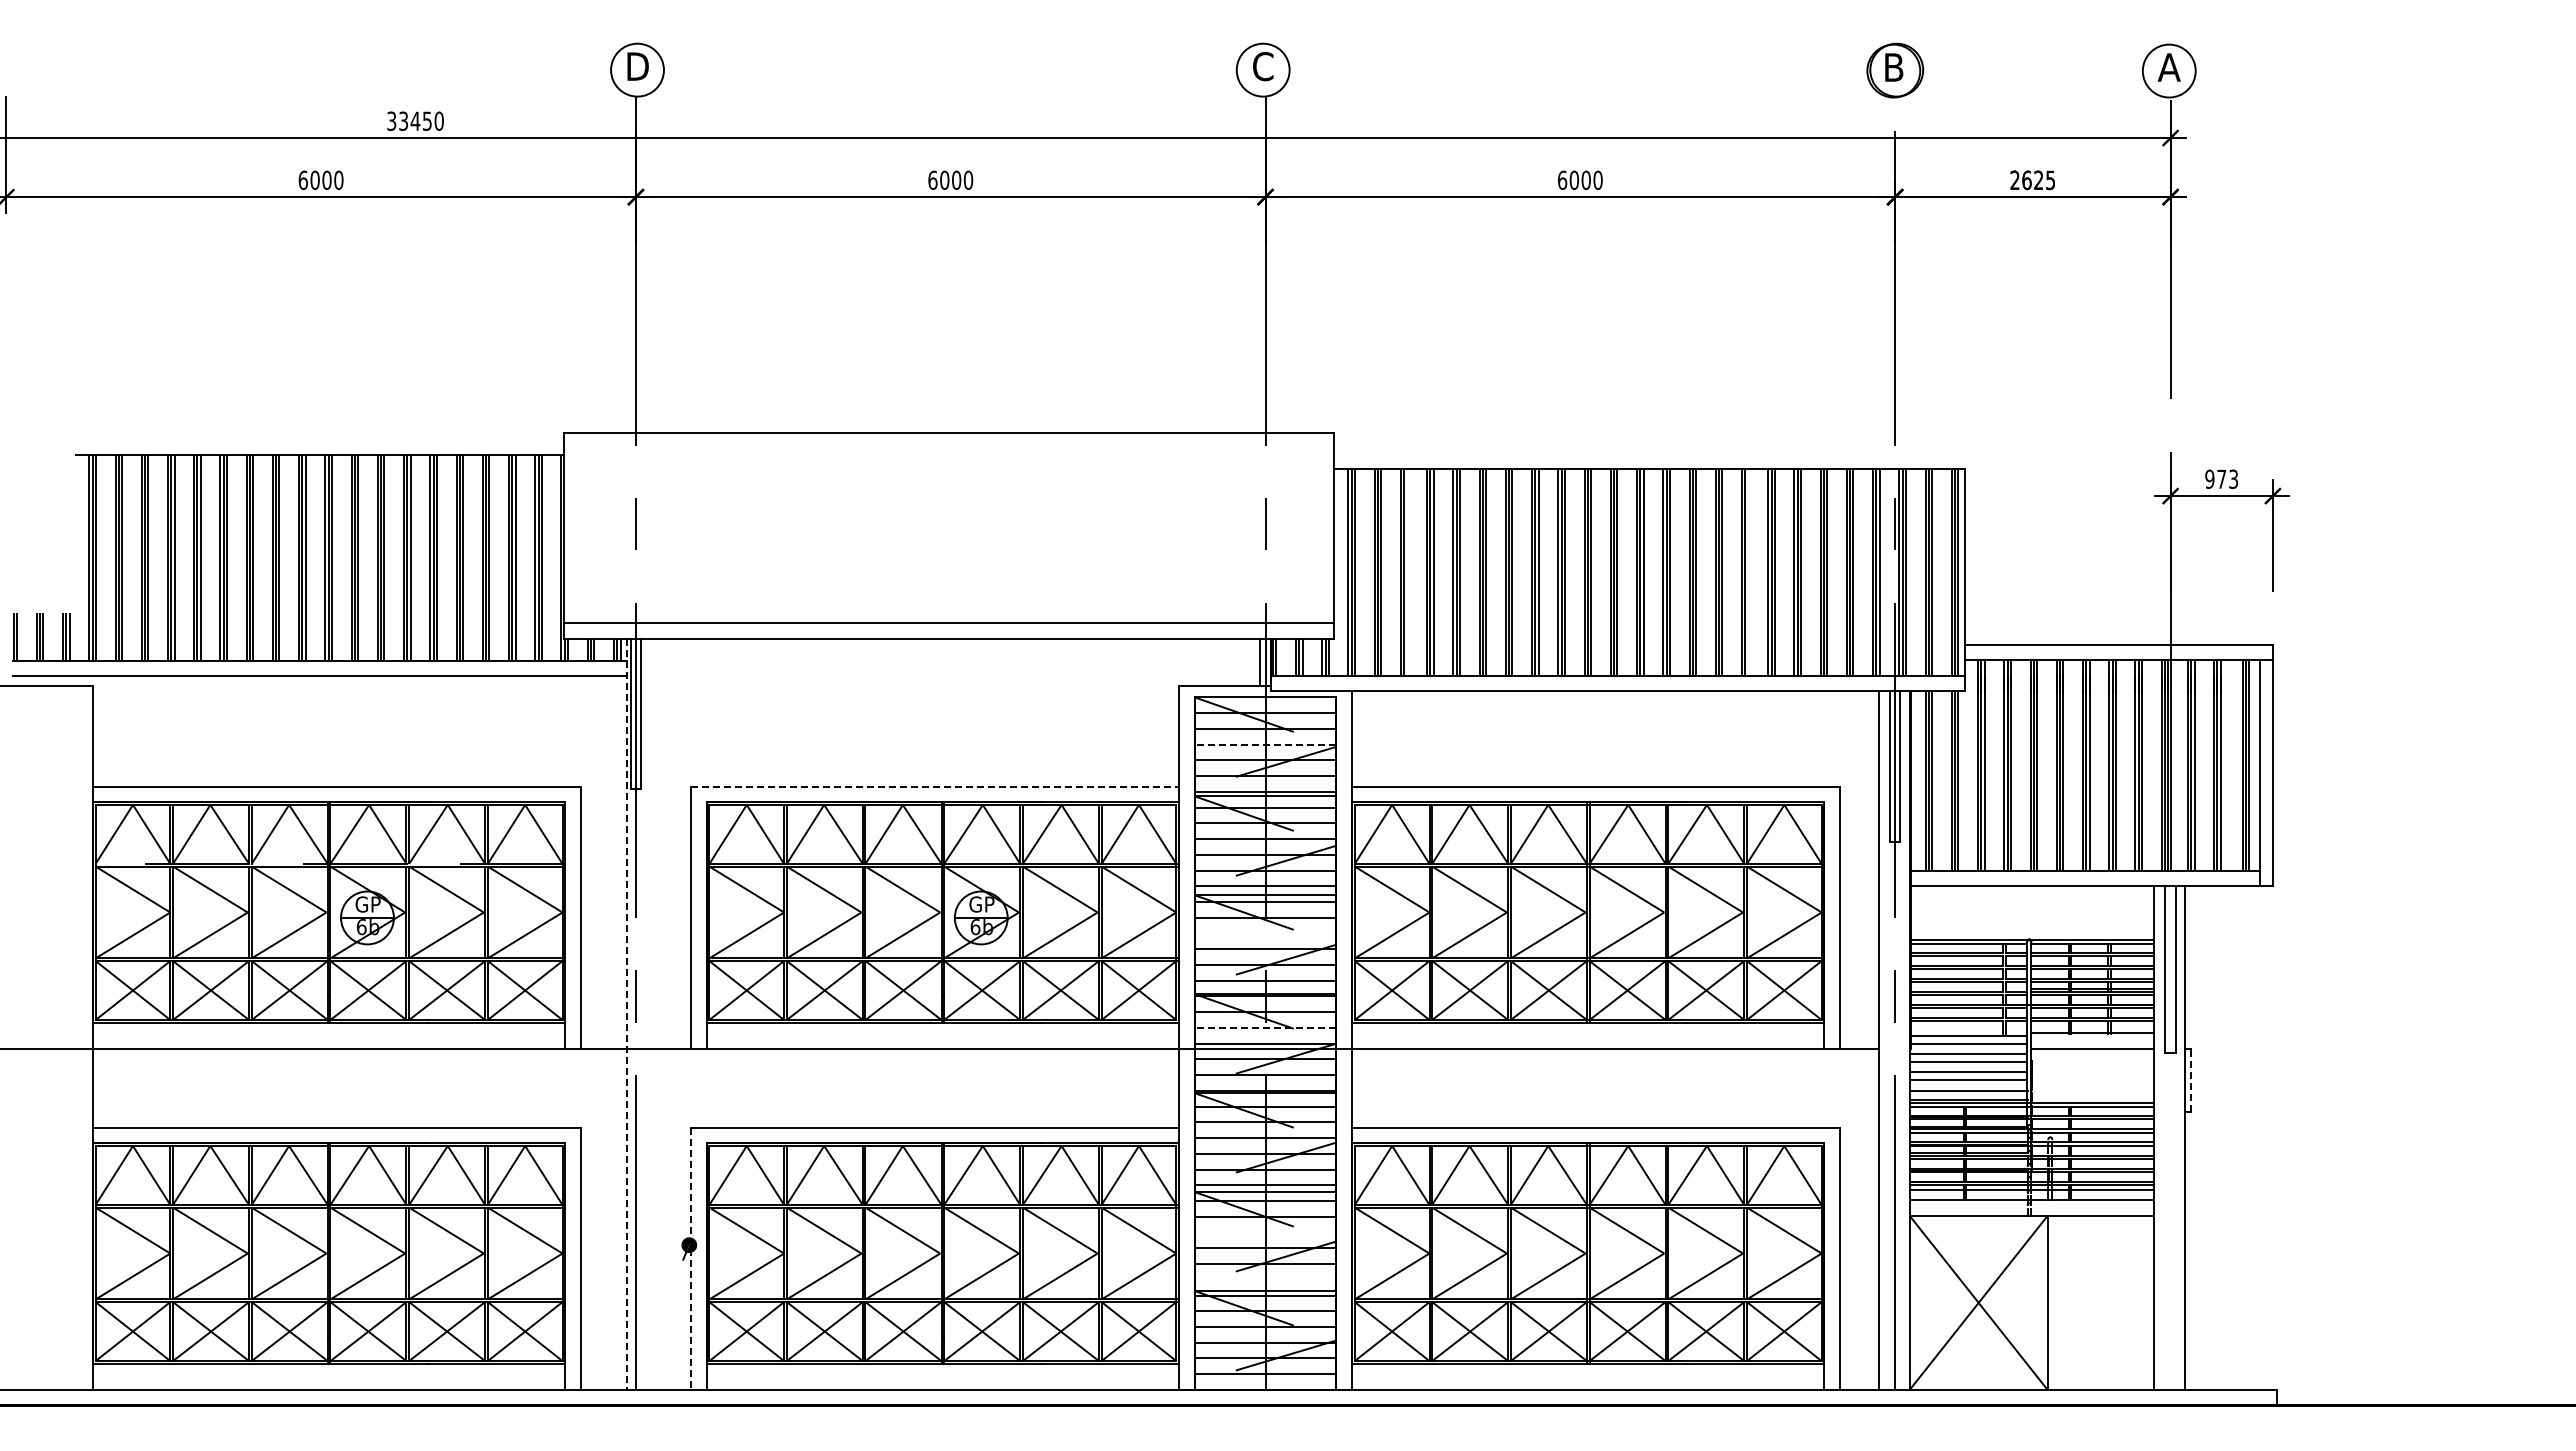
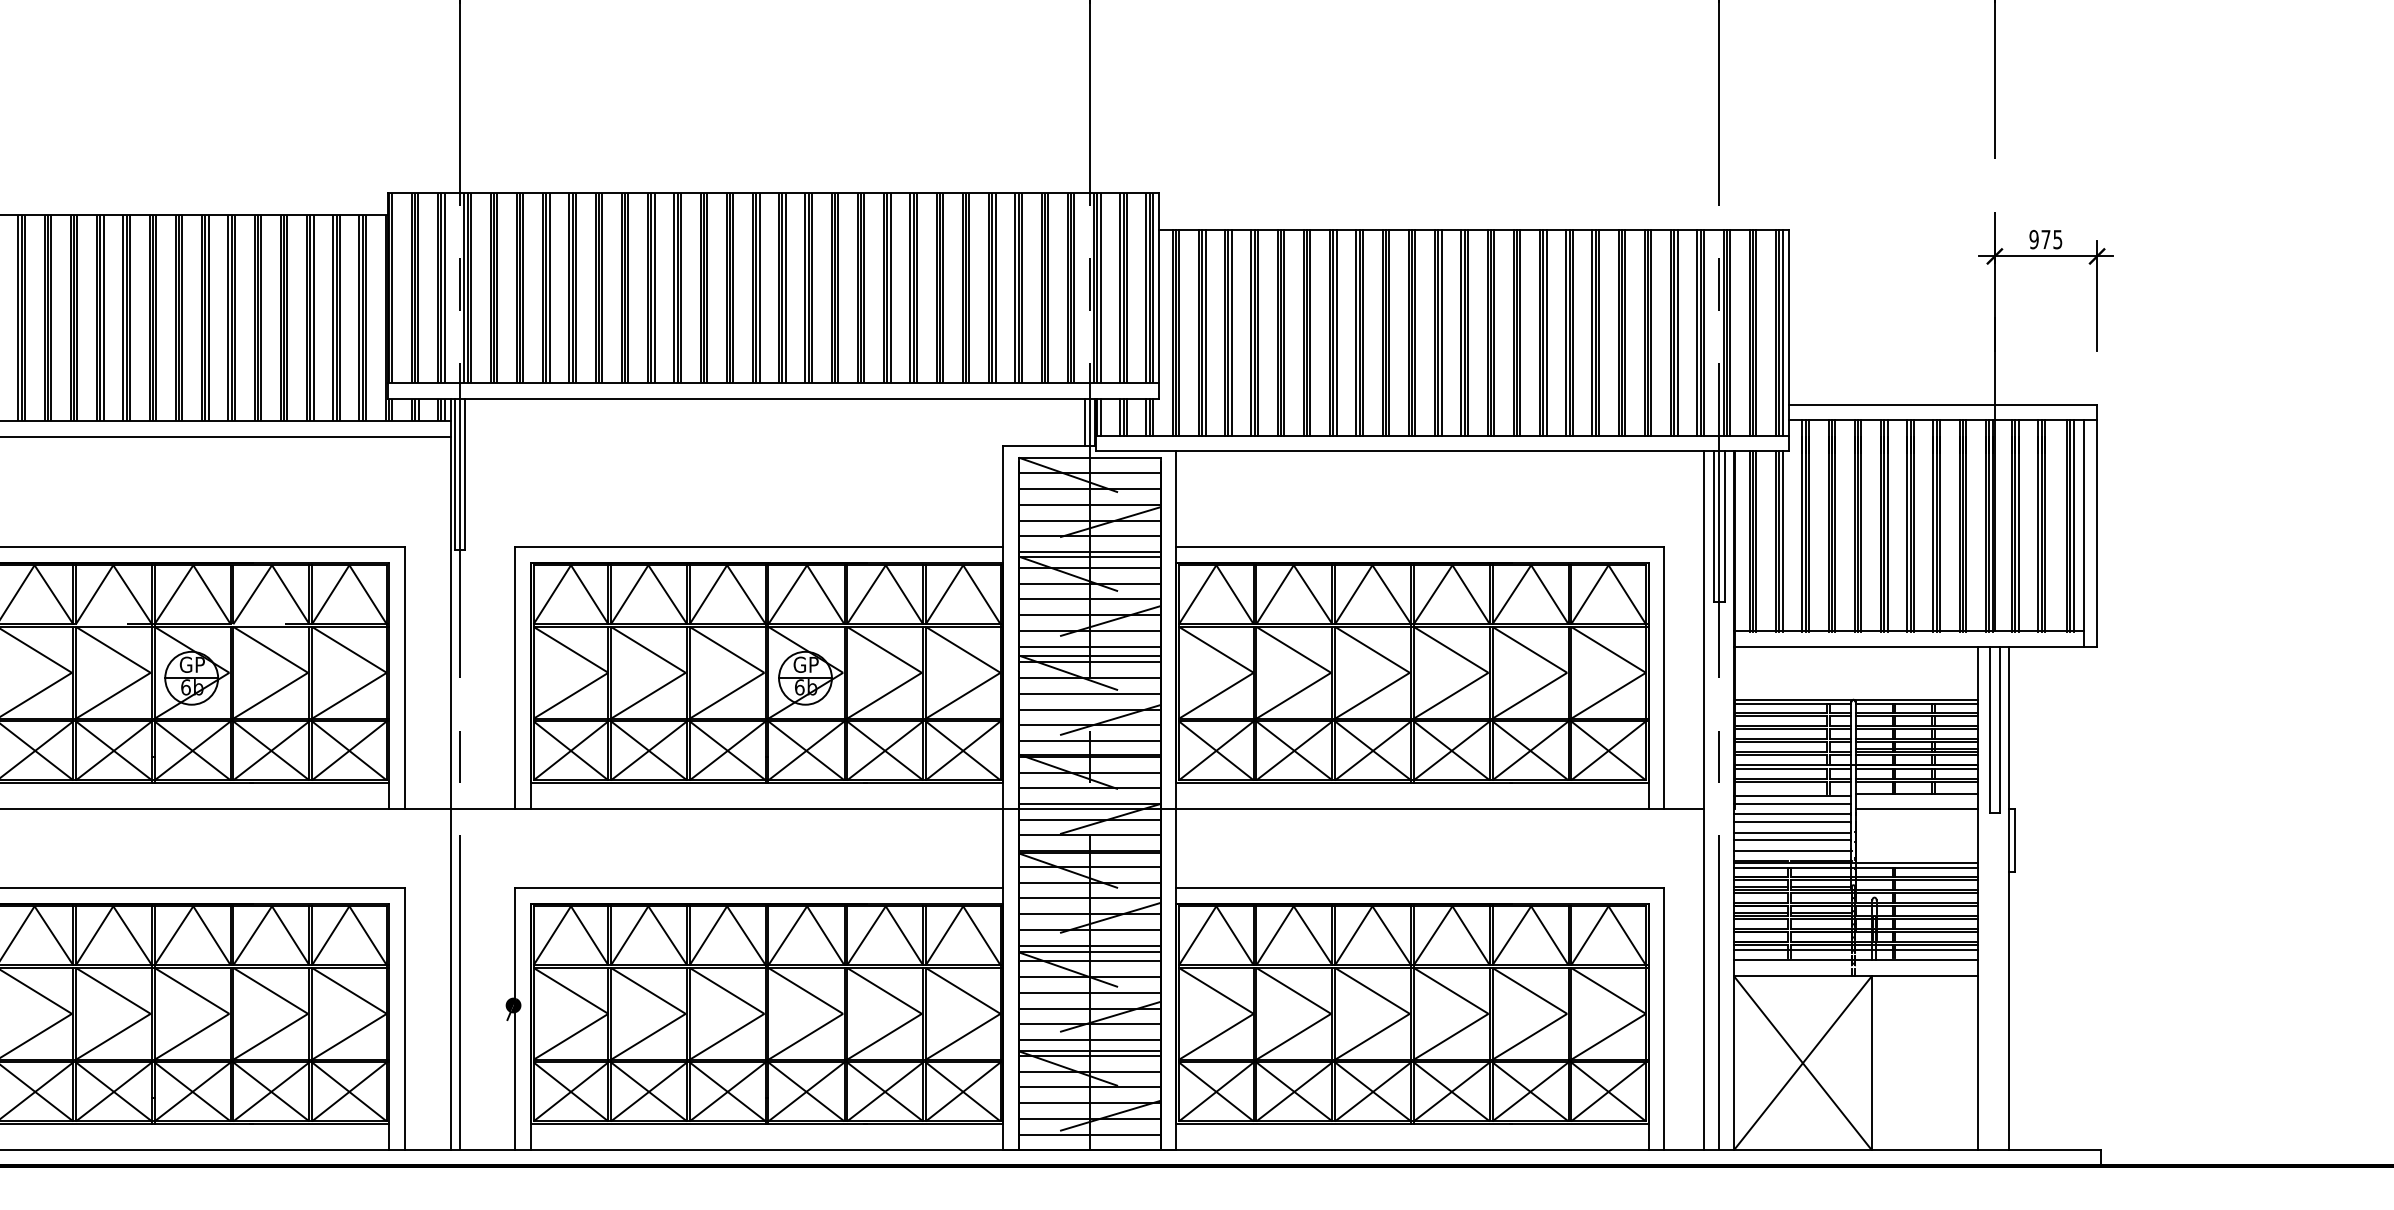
text: (2233, 478) -> (2057, 238), 973 -> 975
hatch: (946, 527) -> (770, 287), added
line: (1407, 572) -> (1231, 332), added
line: (1748, 572) -> (1572, 332), added
line: (1265, 744) -> (1089, 504), dashed -> solid
line: (934, 786) -> (758, 546), dashed -> solid
line: (1265, 933) -> (1089, 693), added
line: (626, 1014) -> (450, 774), dashed -> solid
line: (1265, 1027) -> (1089, 787), dashed -> solid
line: (2190, 1079) -> (2014, 839), dashed -> solid
line: (1265, 1232) -> (1089, 992), added
line: (691, 1259) -> (515, 1019), dashed -> solid
line: (1265, 1279) -> (1089, 1039), added

